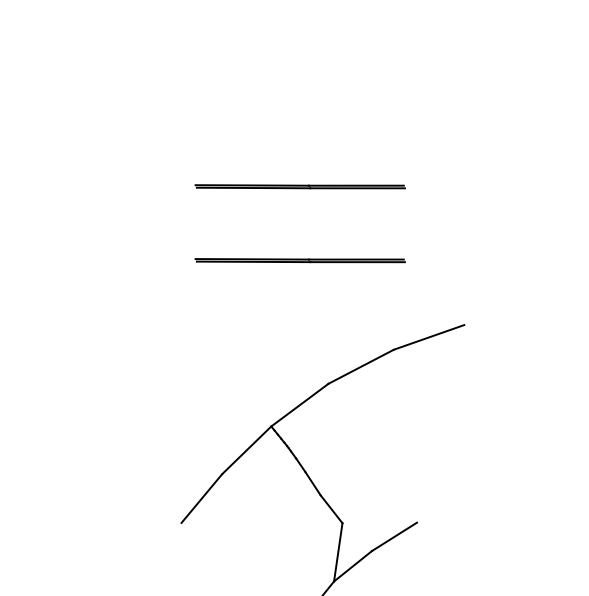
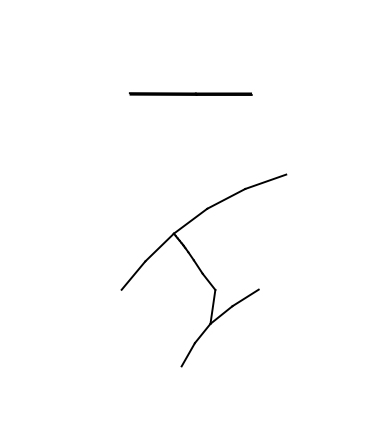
line: (299, 259) -> (190, 136), removed

